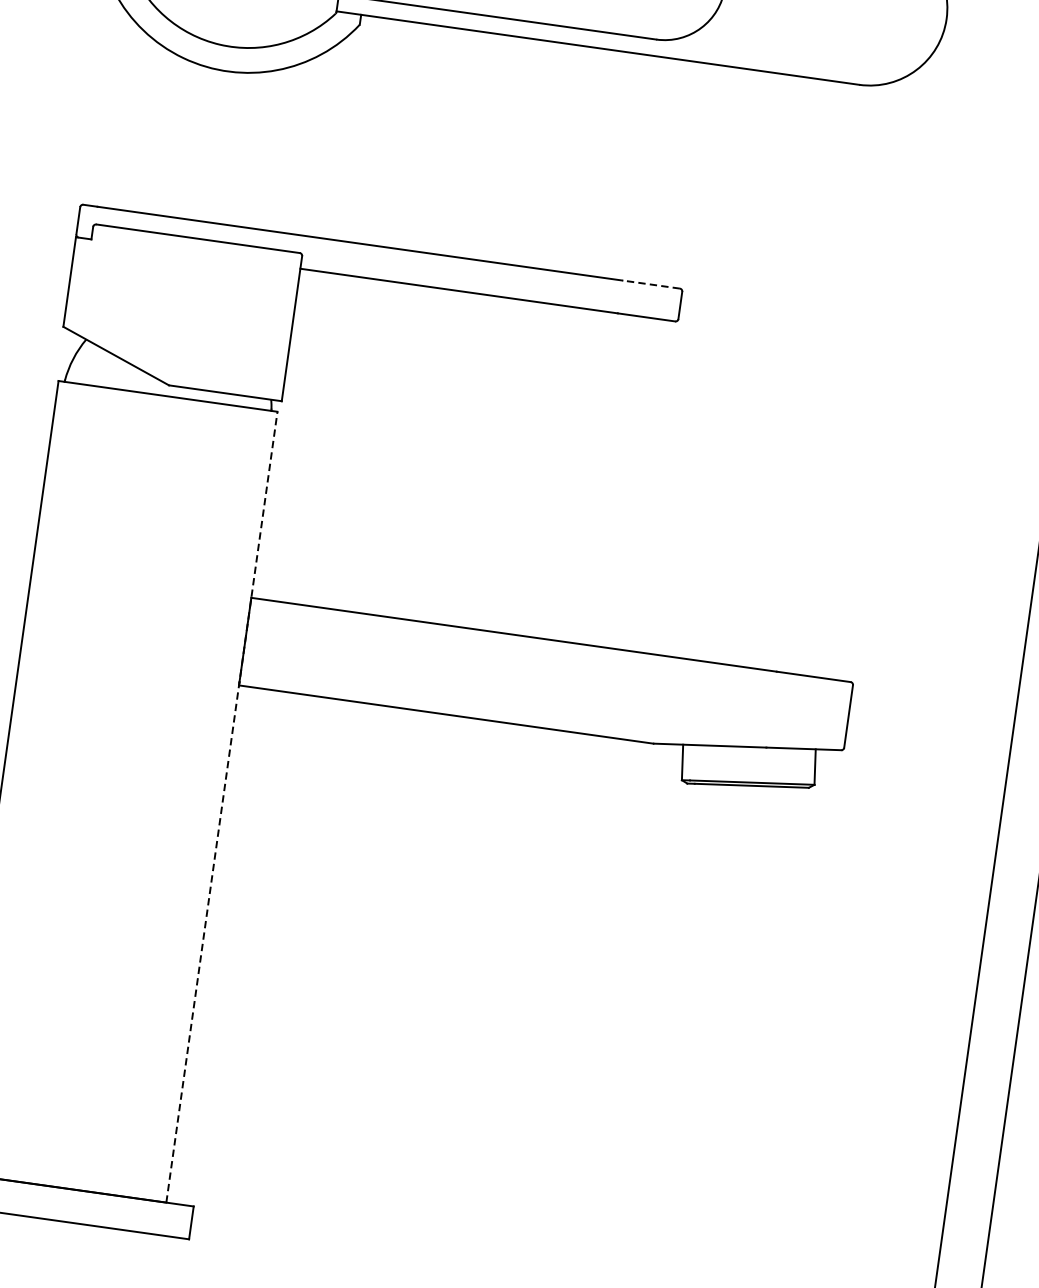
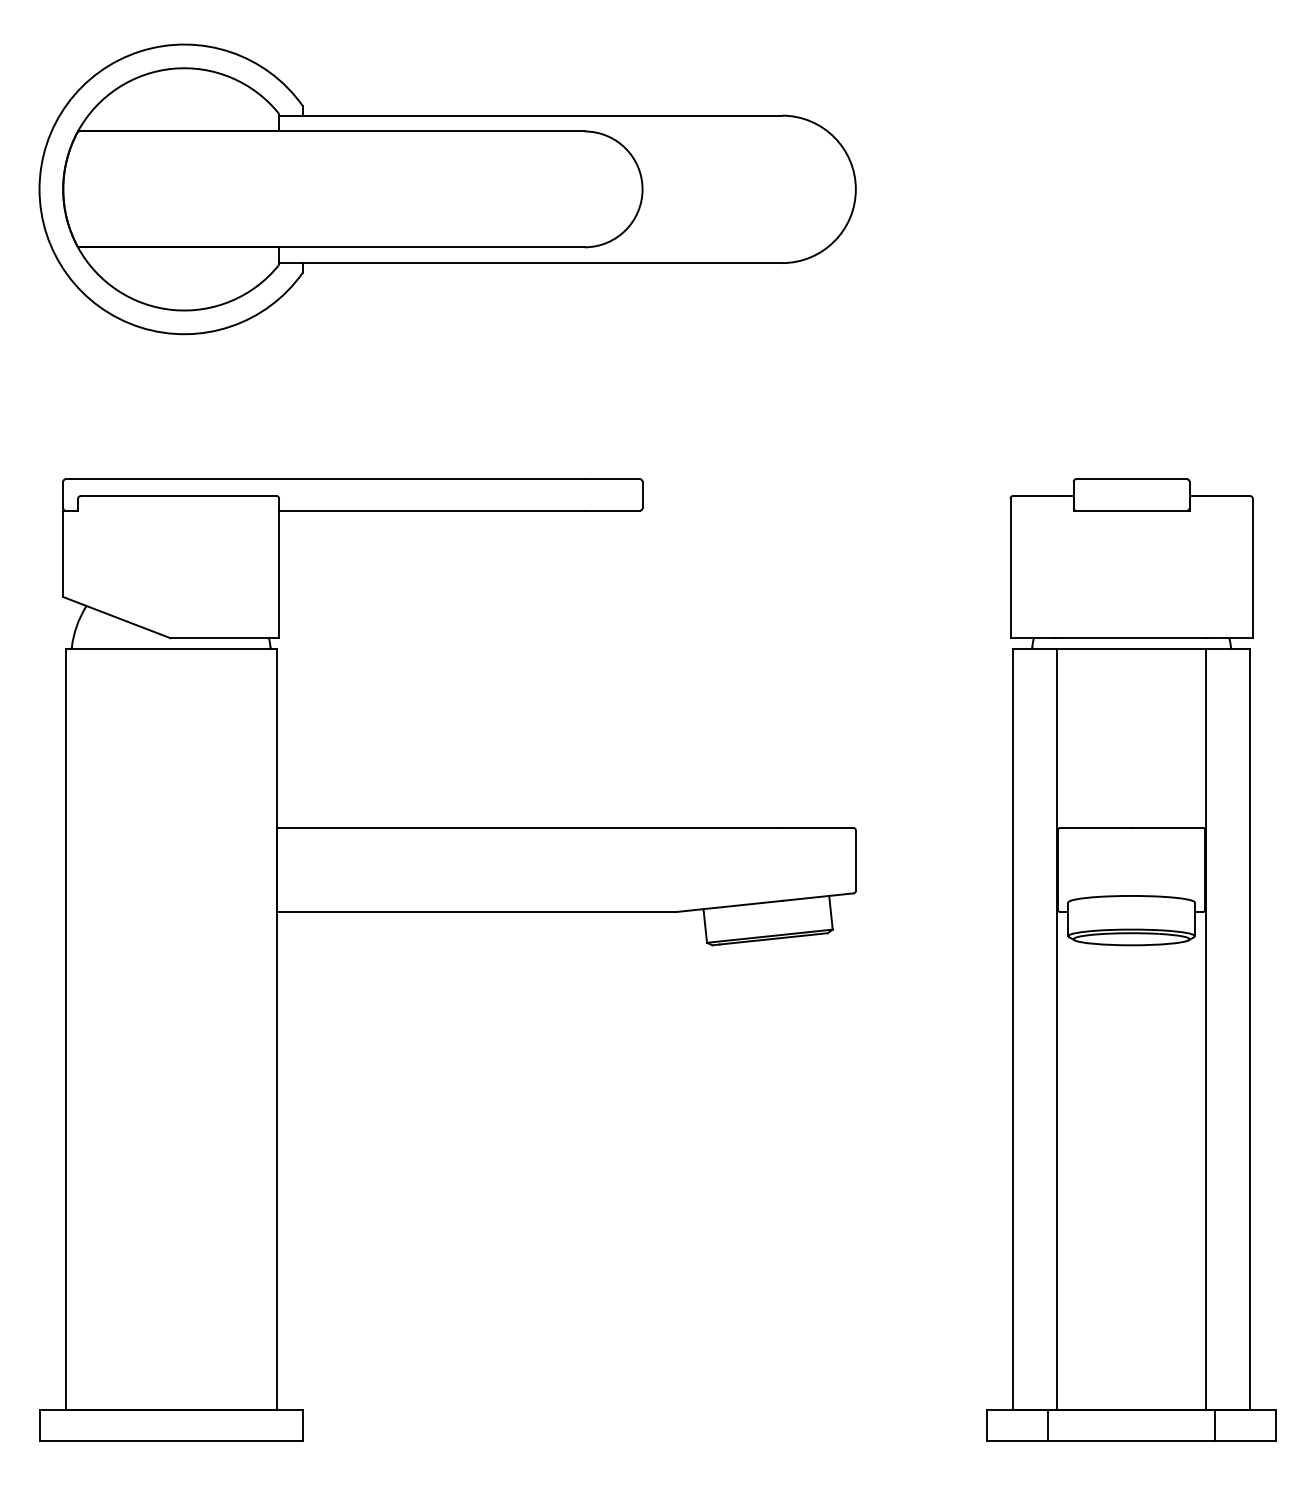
line: (651, 284) -> (612, 479), dashed -> solid
line: (221, 807) -> (276, 1029), dashed -> solid

